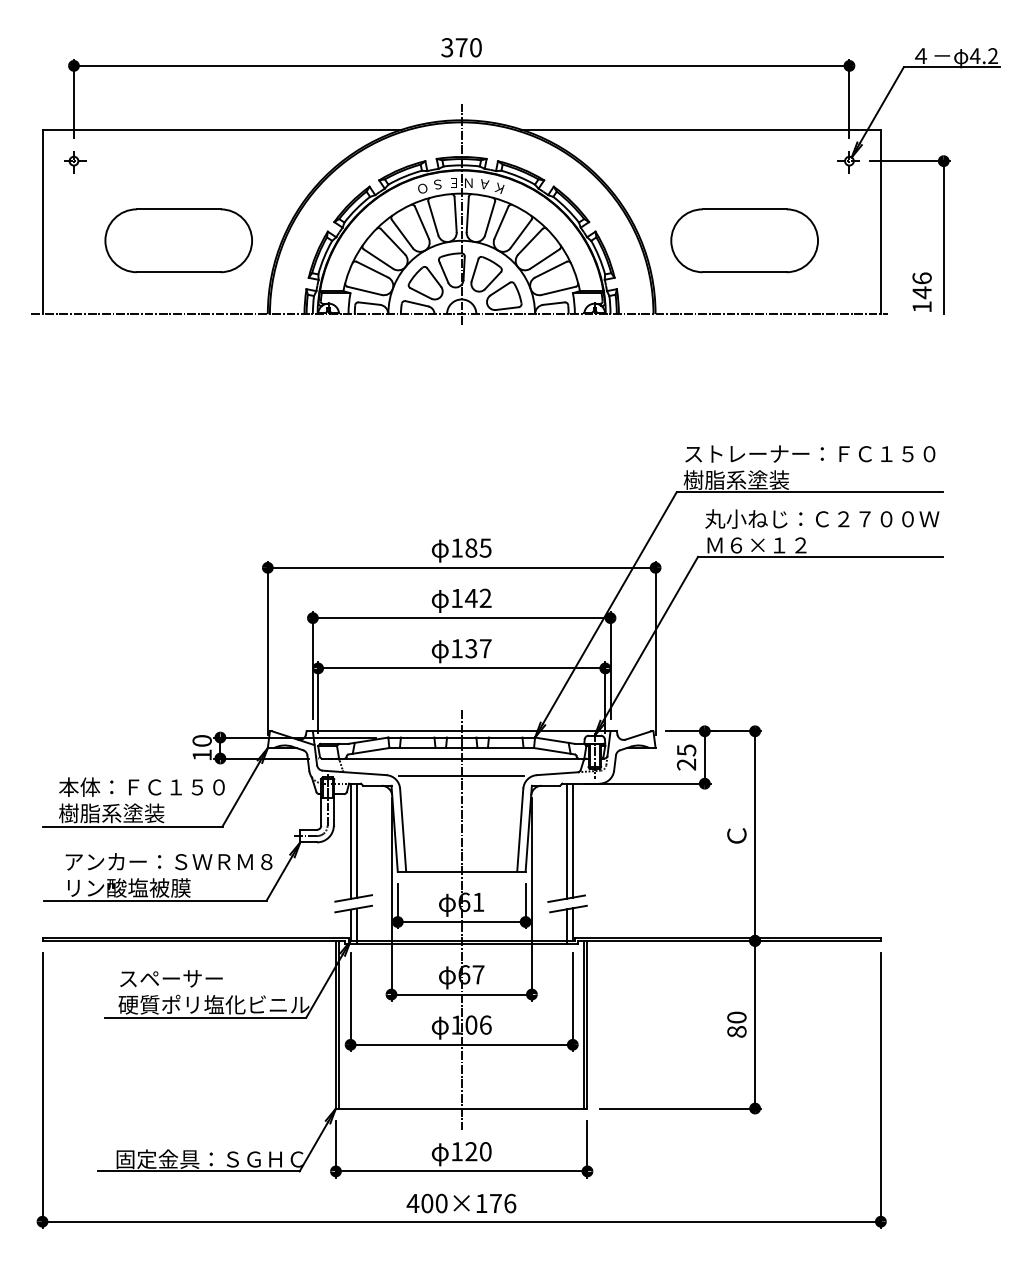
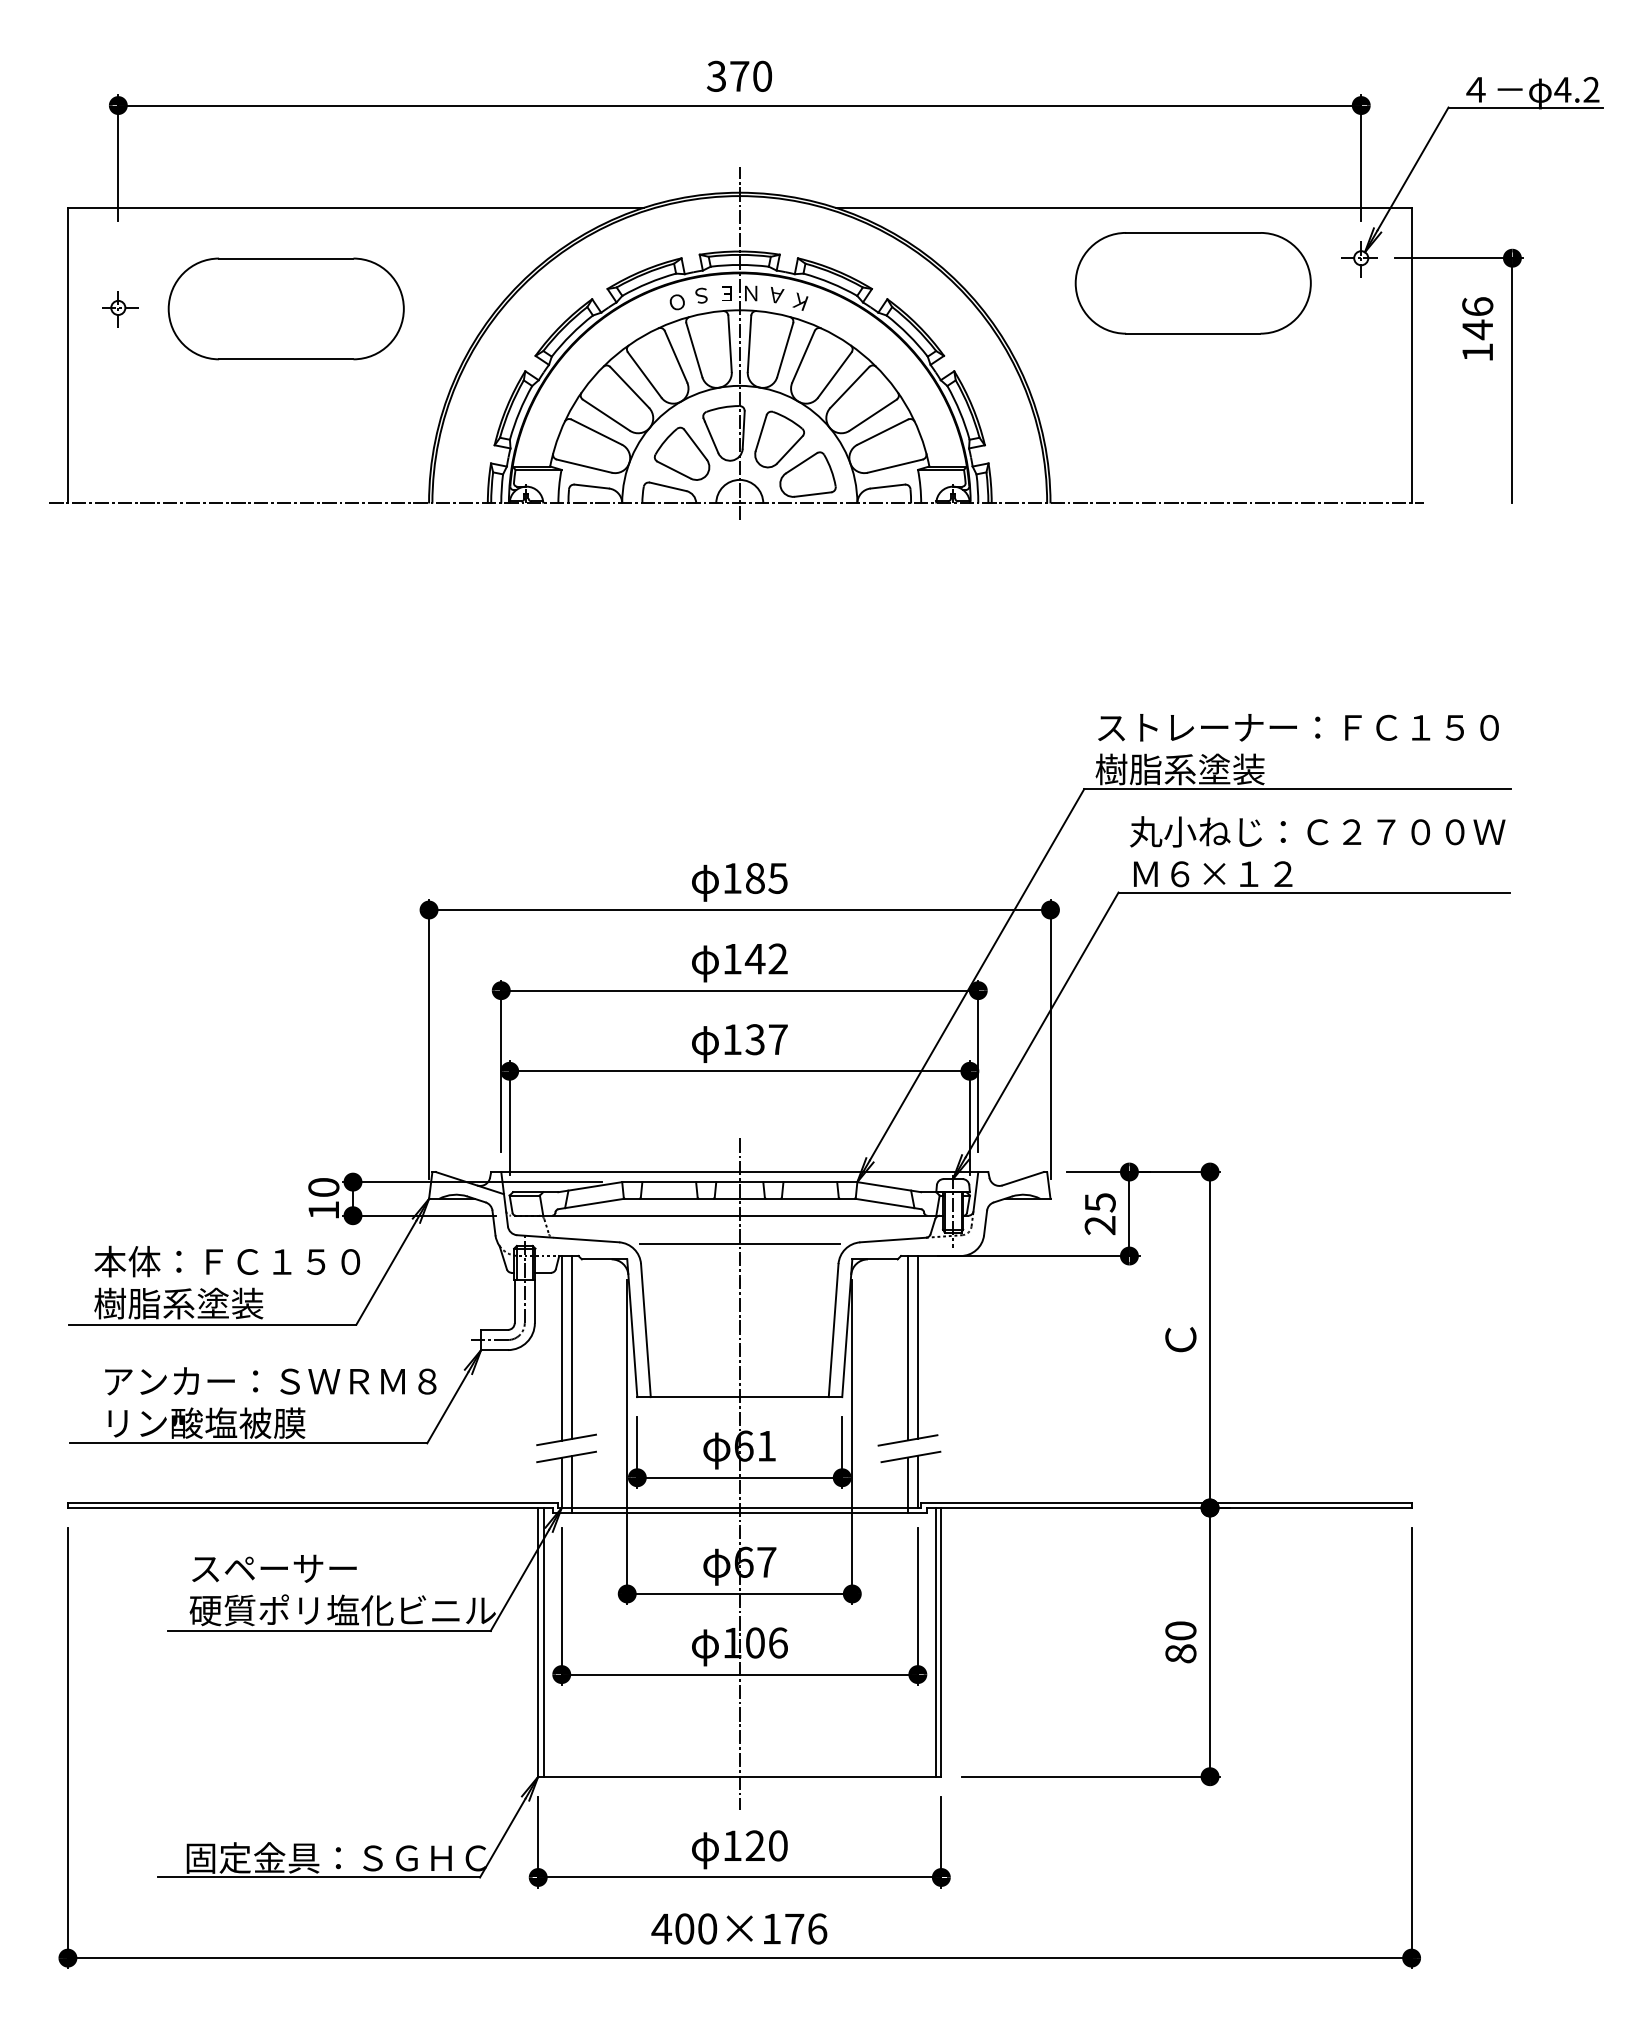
part: (75, 162) -> (120, 310), moved
part: (178, 240) -> (285, 308), moved
part: (744, 240) -> (1193, 282), moved
text: (921, 291) -> (1476, 327), moved

